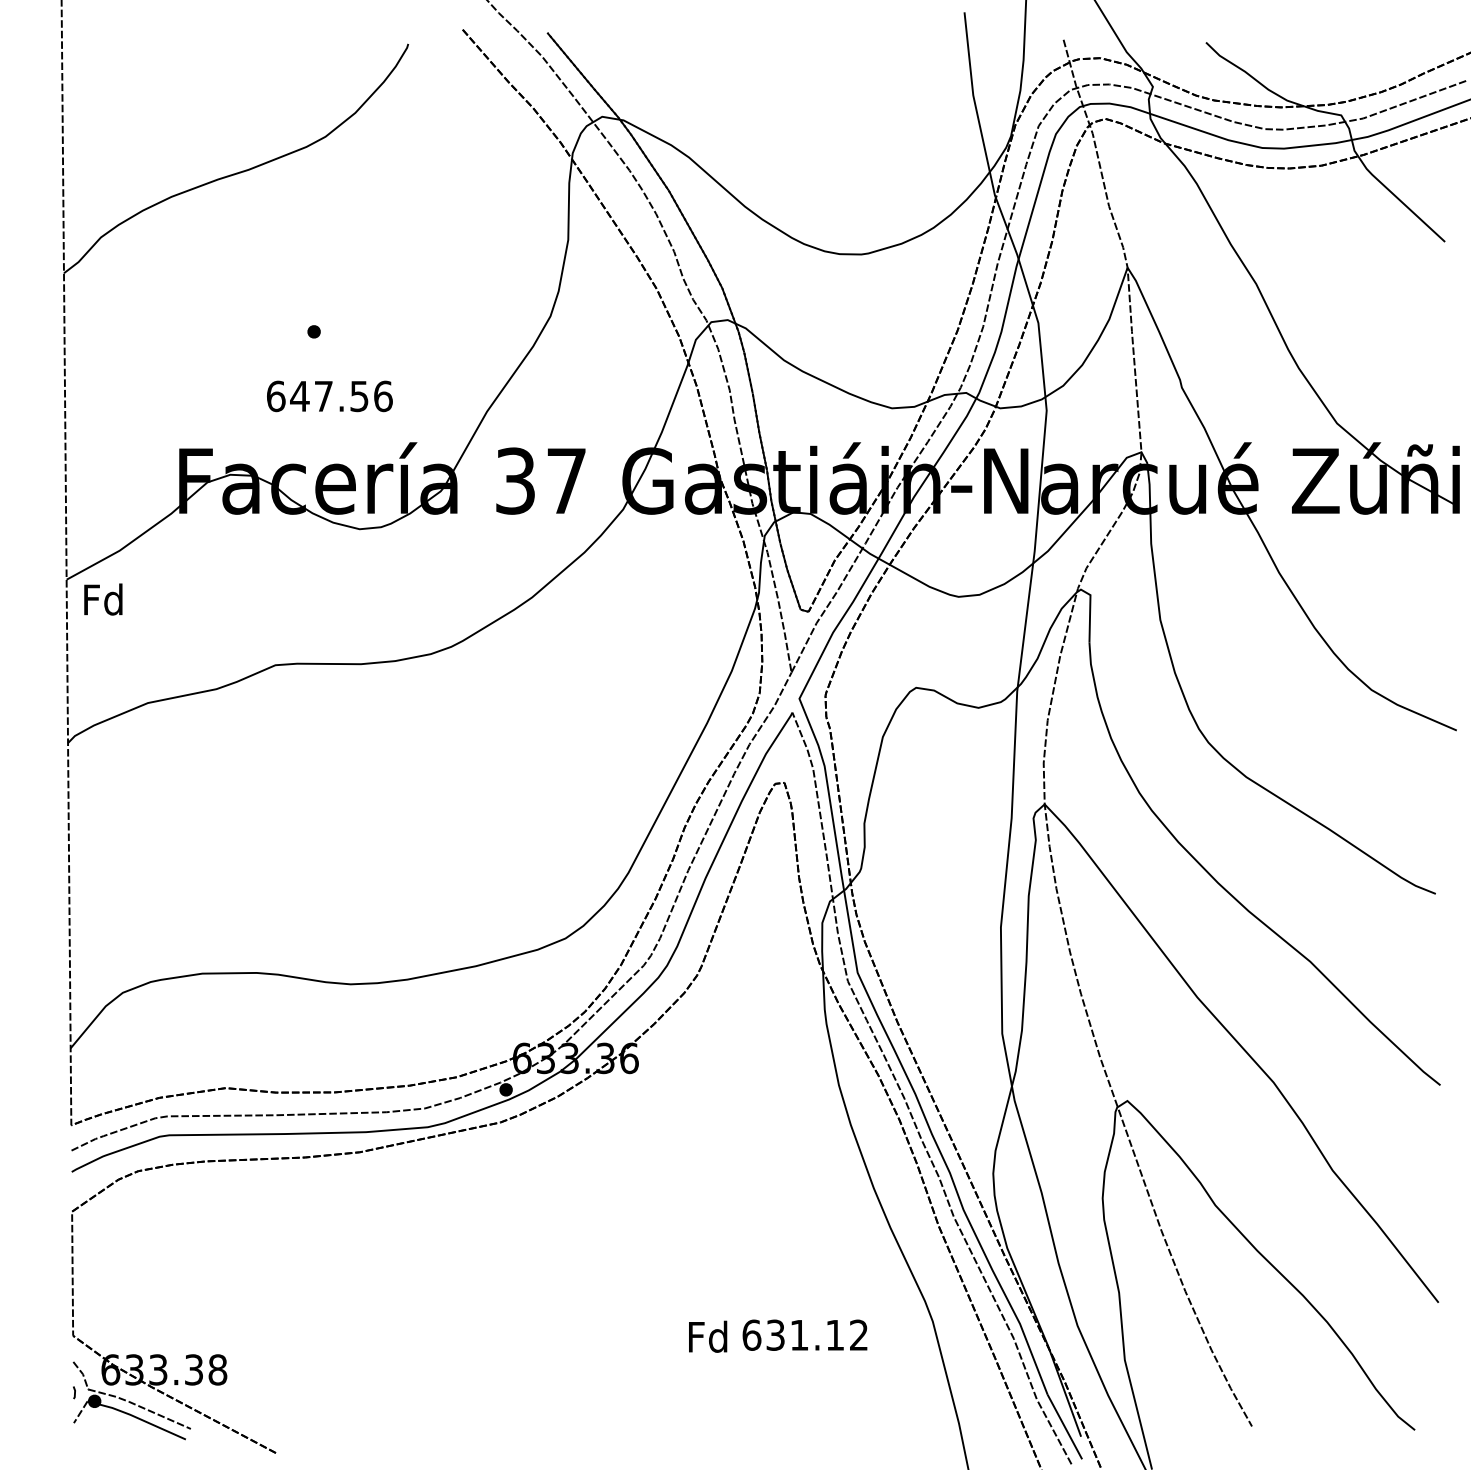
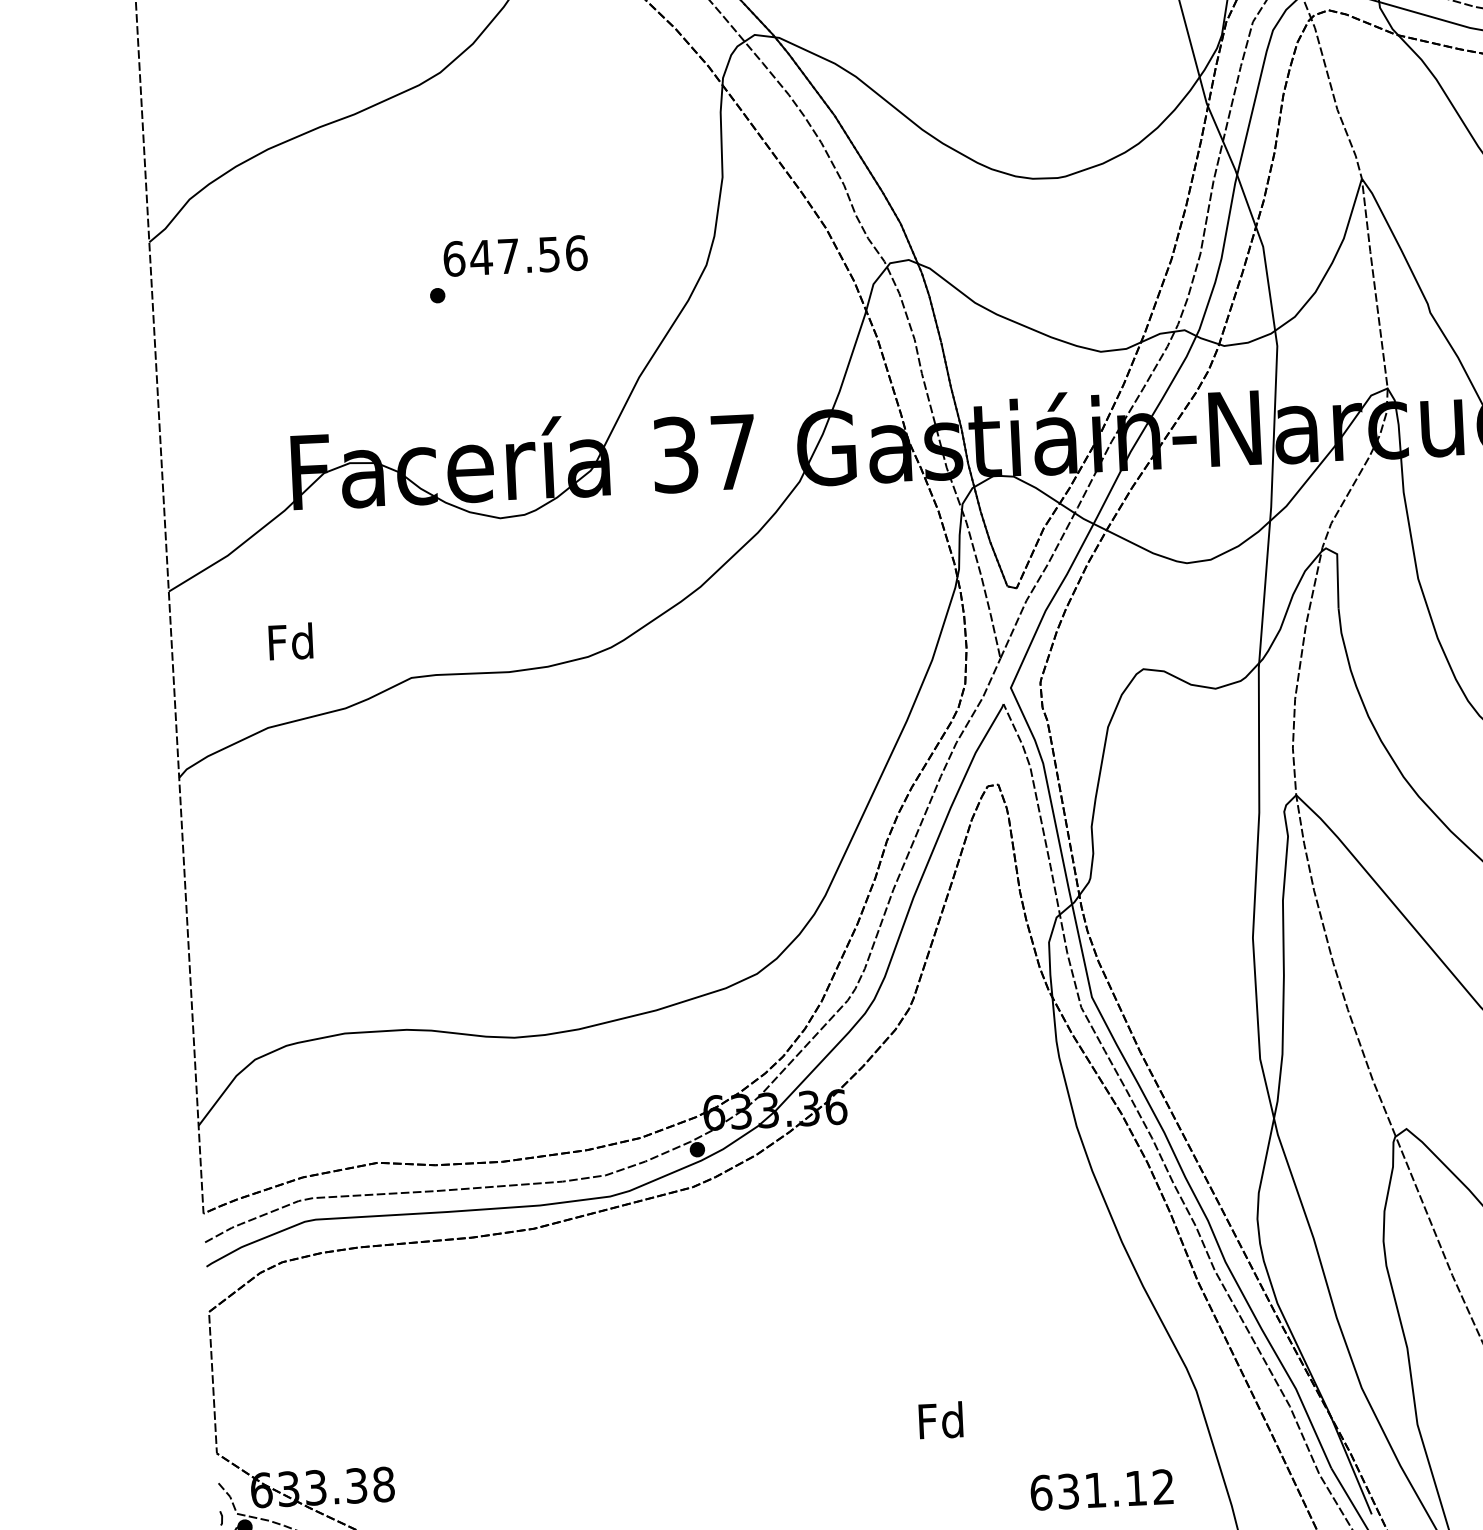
text: (329, 396) -> (515, 256), moved
text: (103, 599) -> (291, 641), moved
text: (804, 1334) -> (1101, 1489), moved

